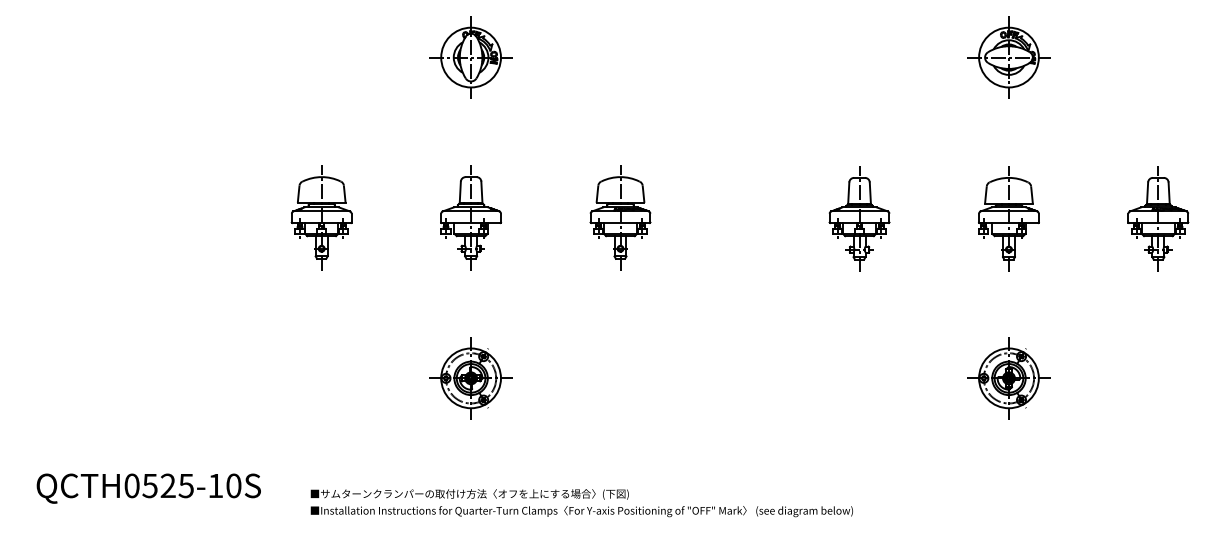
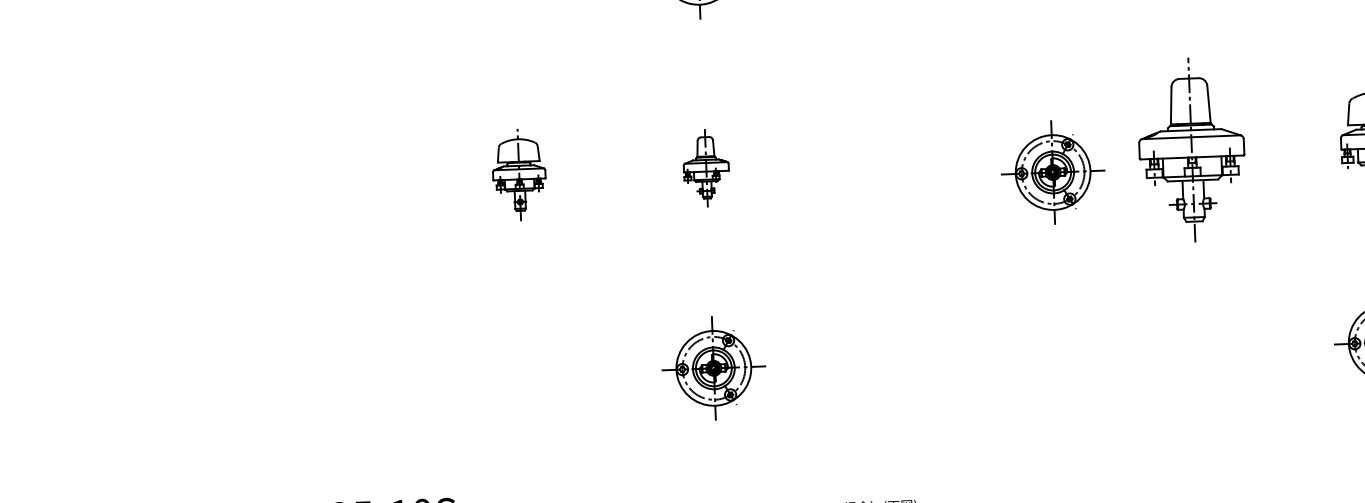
part: (321, 217) -> (519, 174), size x0.7
part: (471, 217) -> (706, 167), size x0.6
part: (620, 217) -> (892, 160), removed
part: (859, 218) -> (1191, 149), size x1.4
part: (747, 232) -> (1052, 172), added

